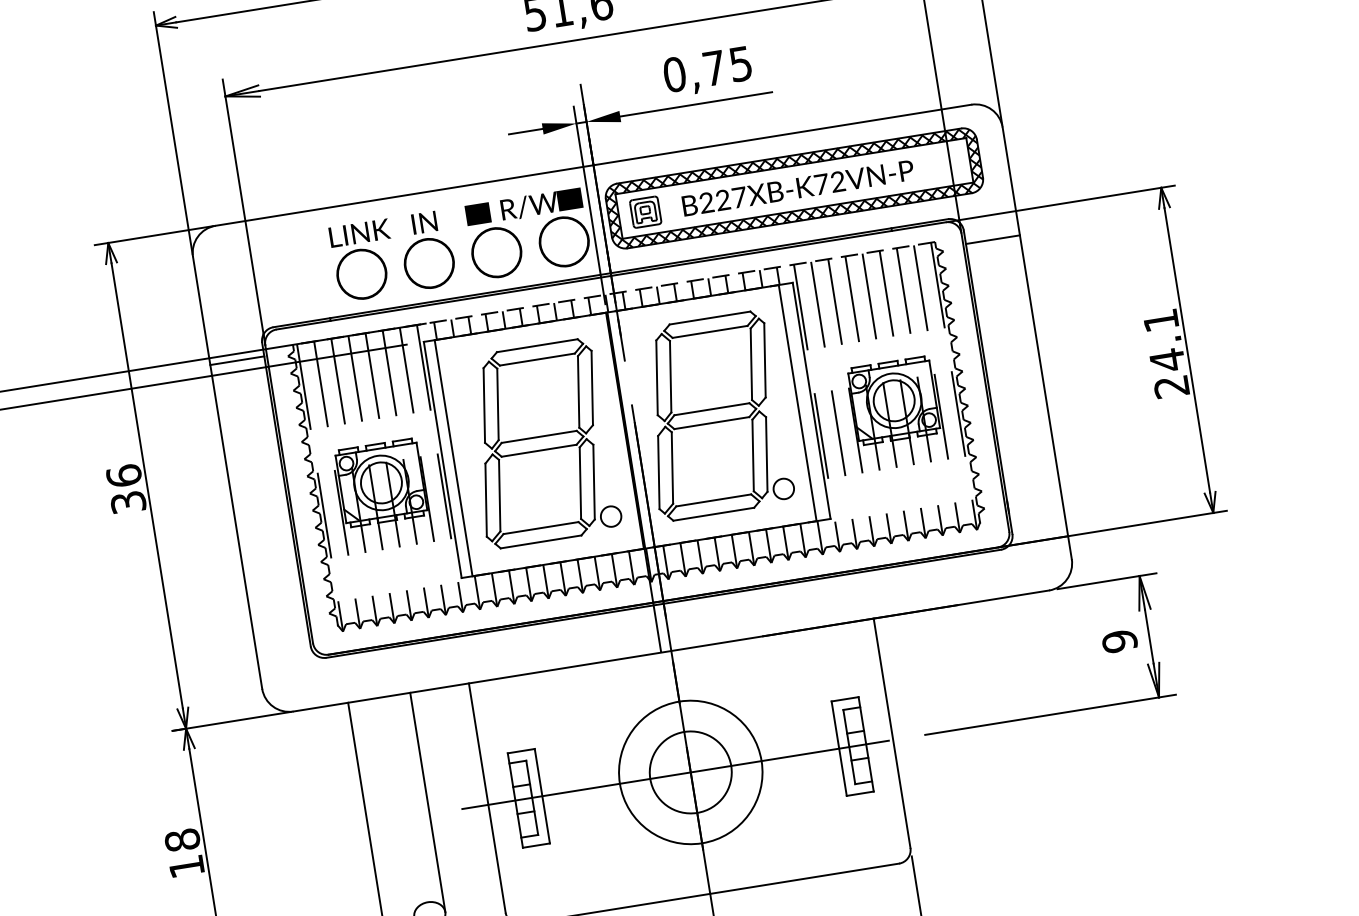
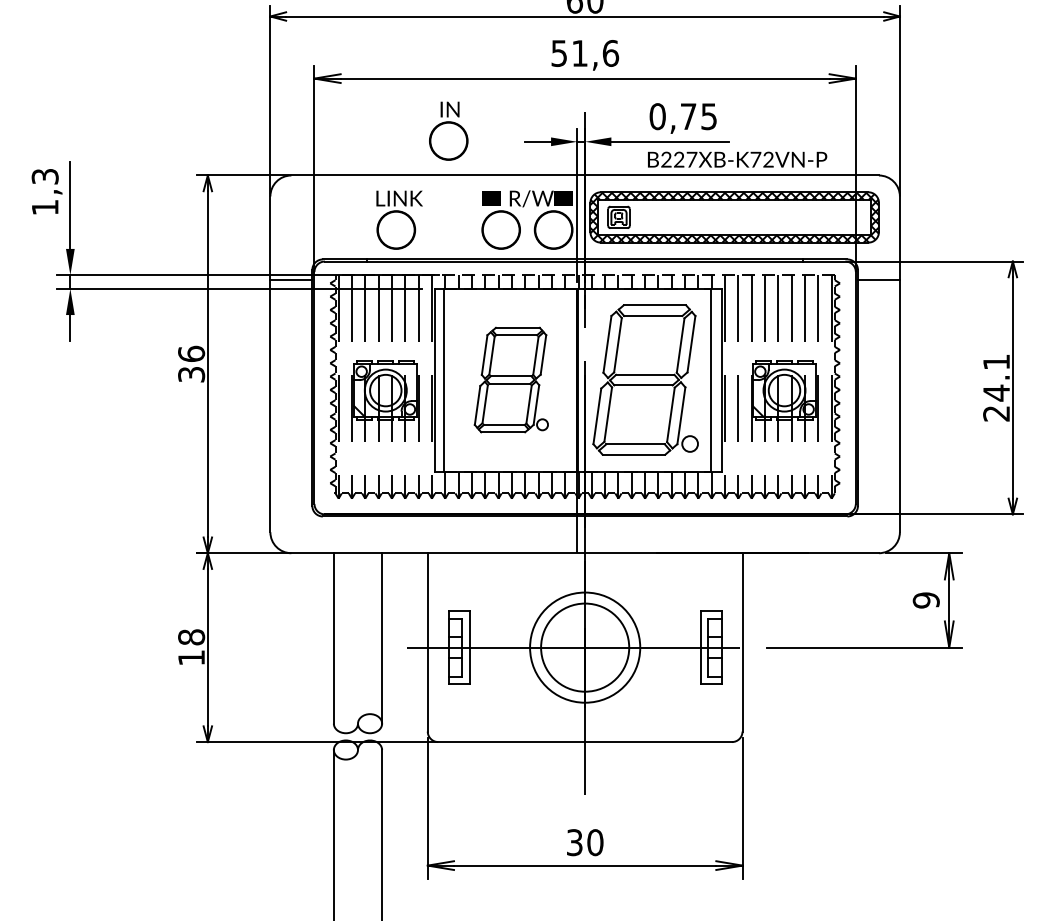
text: (798, 187) -> (737, 159), moved
part: (426, 249) -> (448, 130), moved
part: (540, 442) -> (511, 379), size x0.7
circle: (689, 772) -> (584, 647), size x1.4

